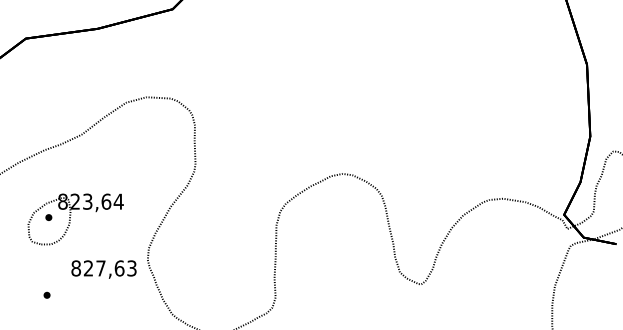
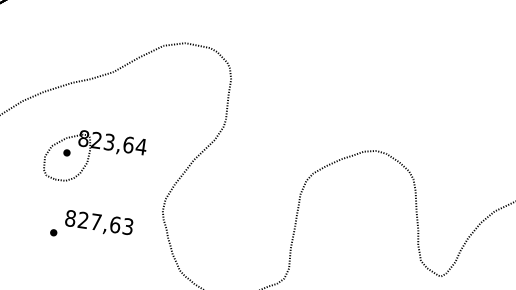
text: (103, 269) -> (98, 223), moved

